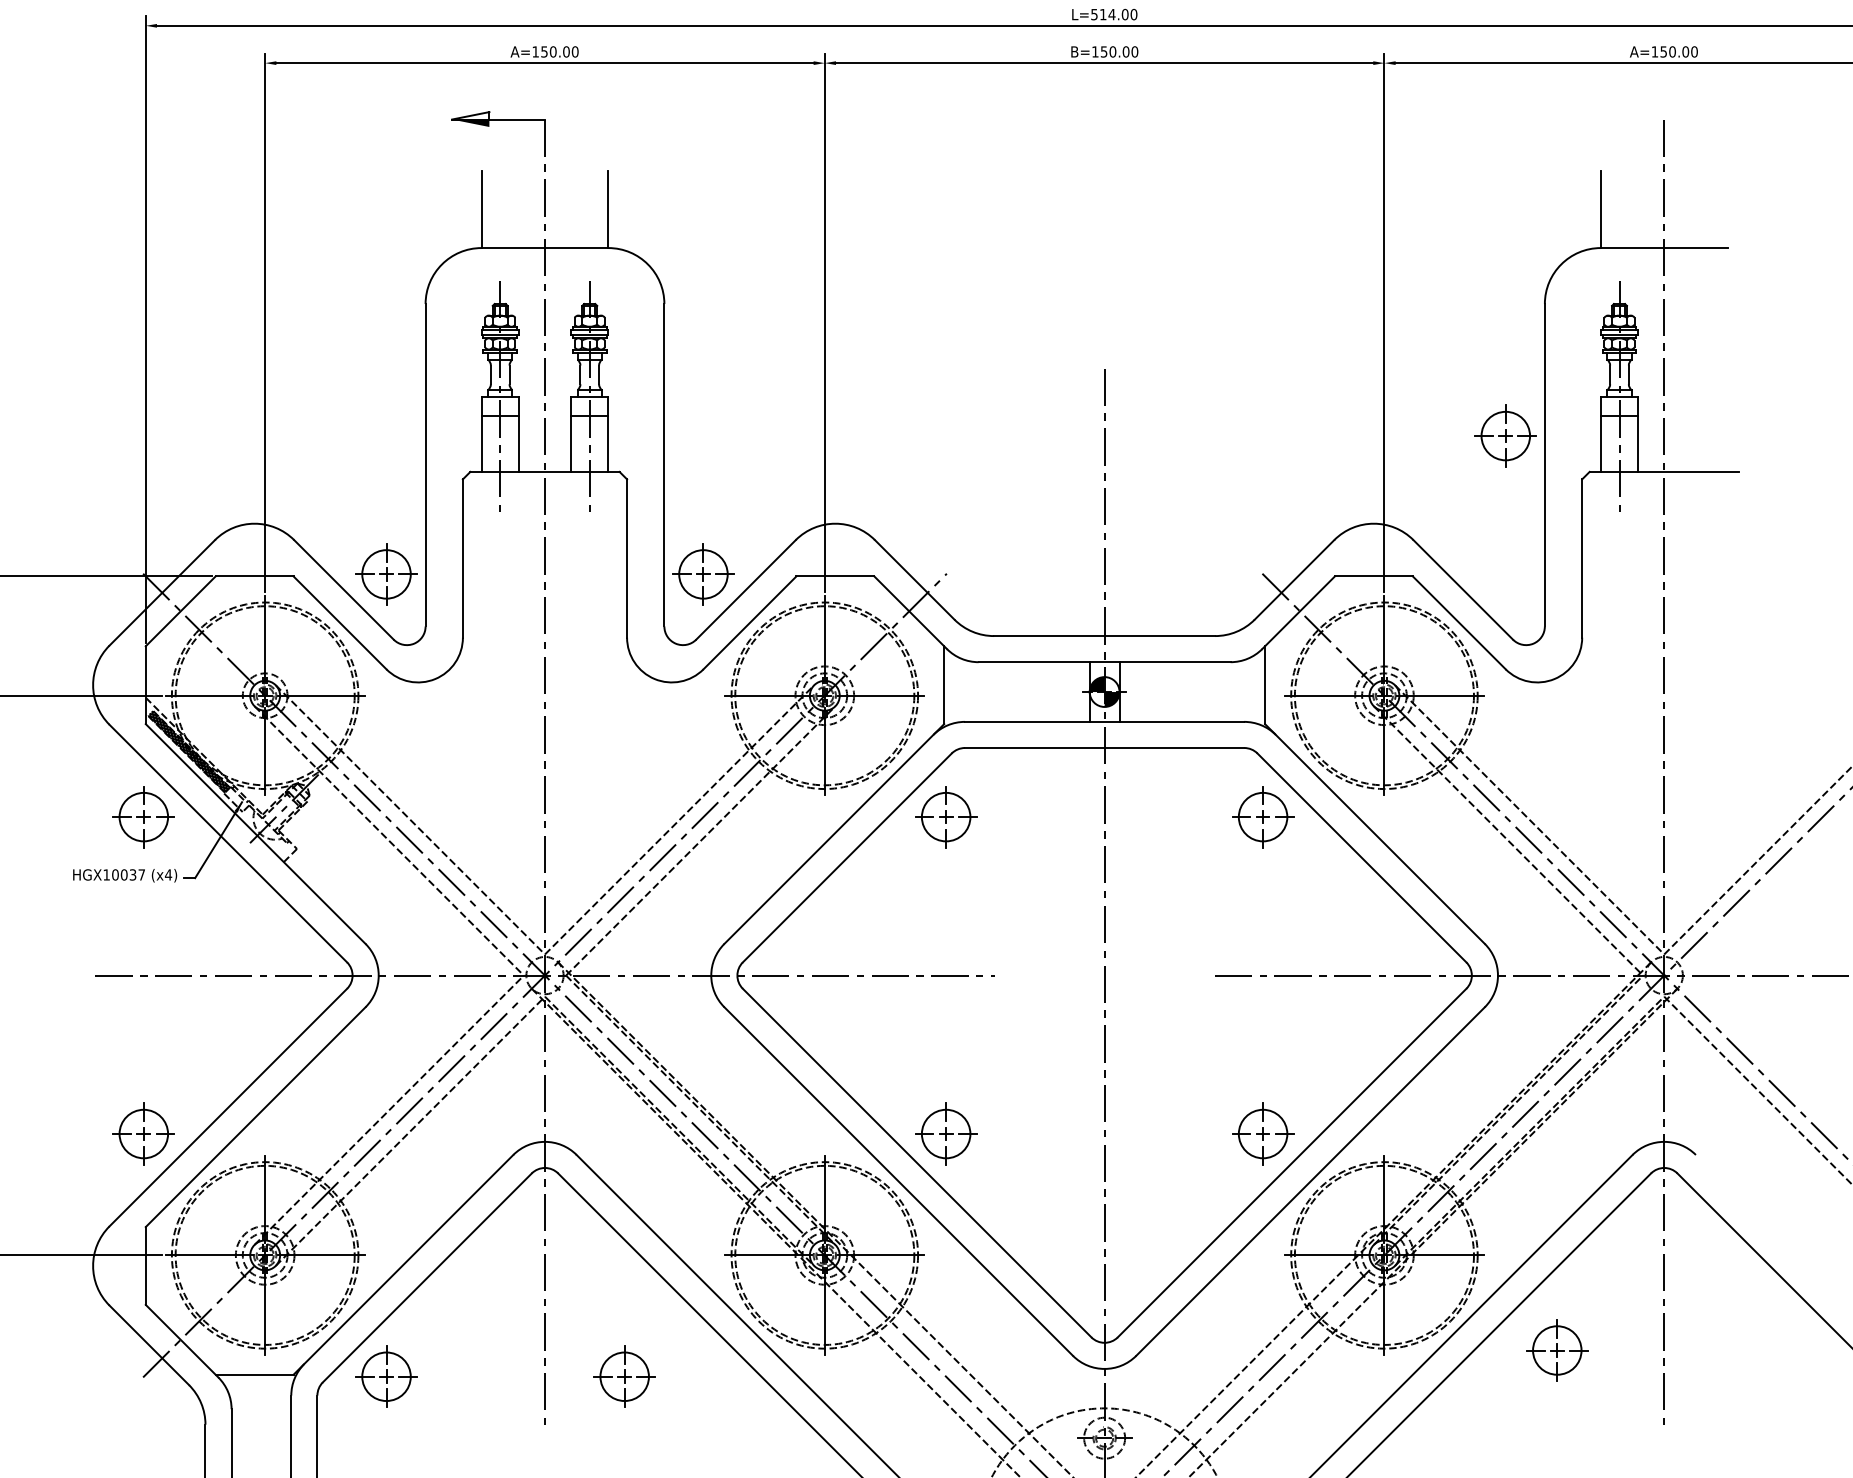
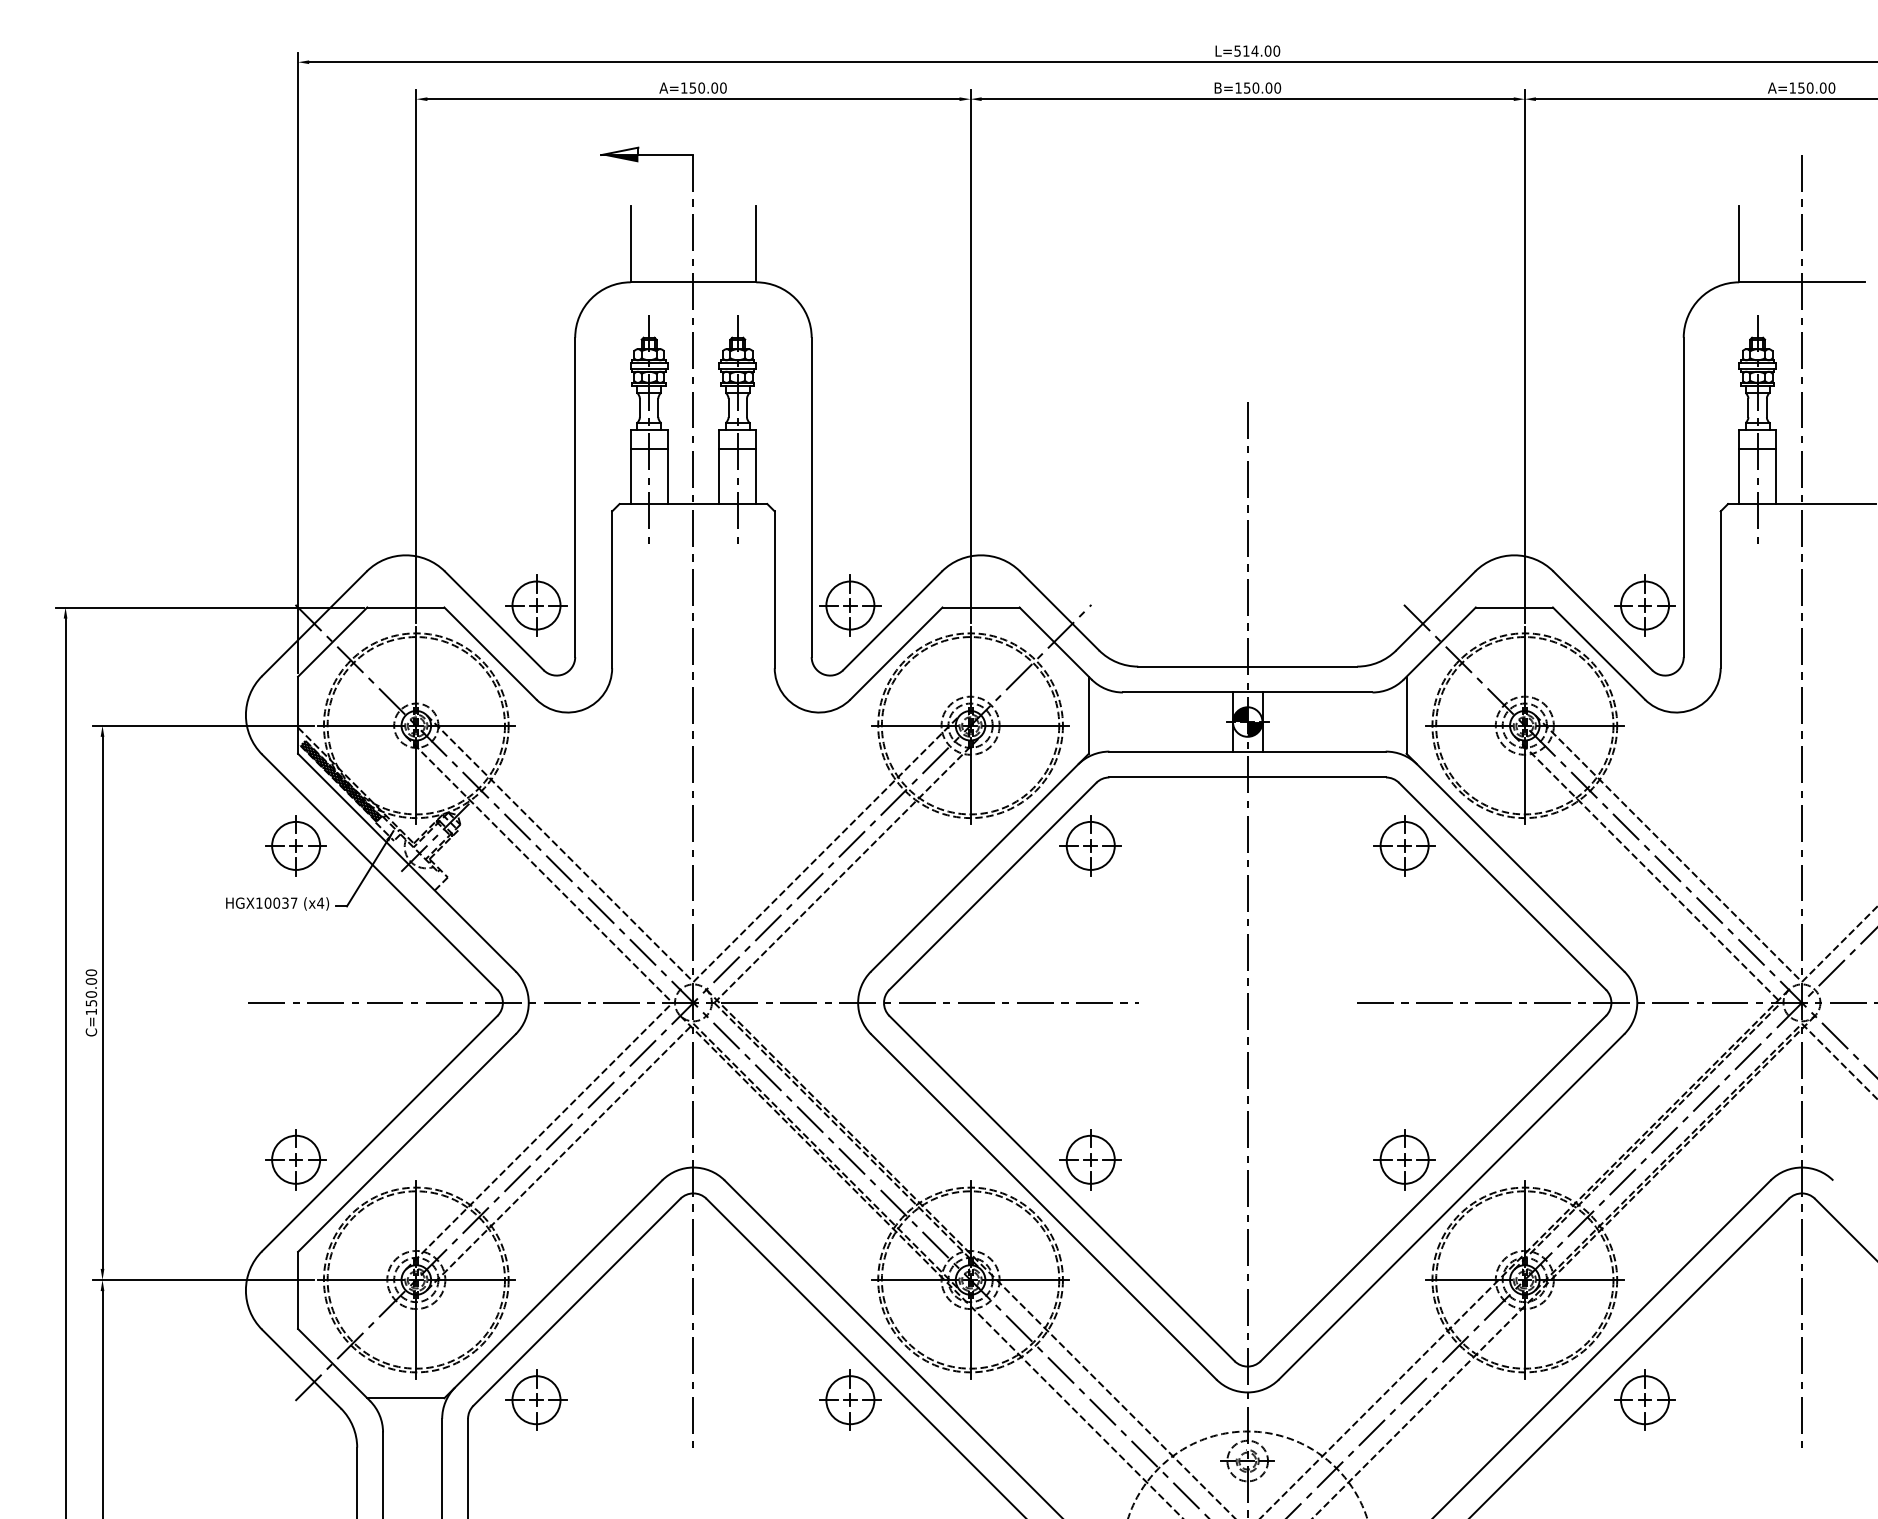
part: (1505, 436) -> (1644, 605), moved
part: (1556, 1349) -> (1644, 1399), moved
part: (624, 1376) -> (850, 1399), moved

